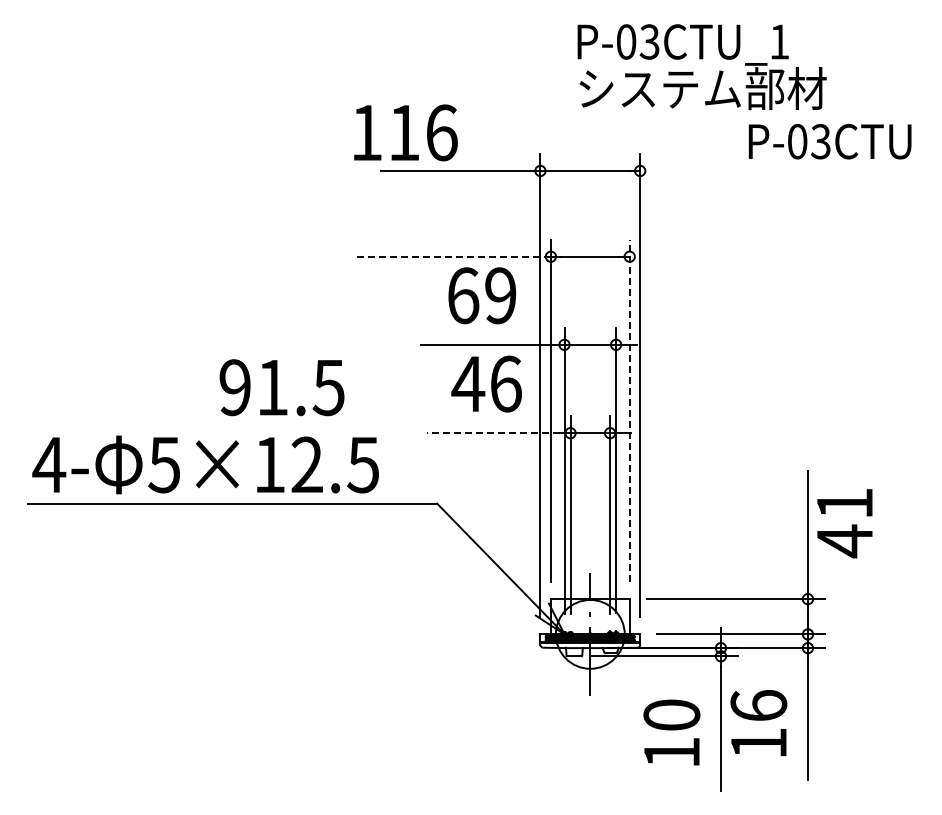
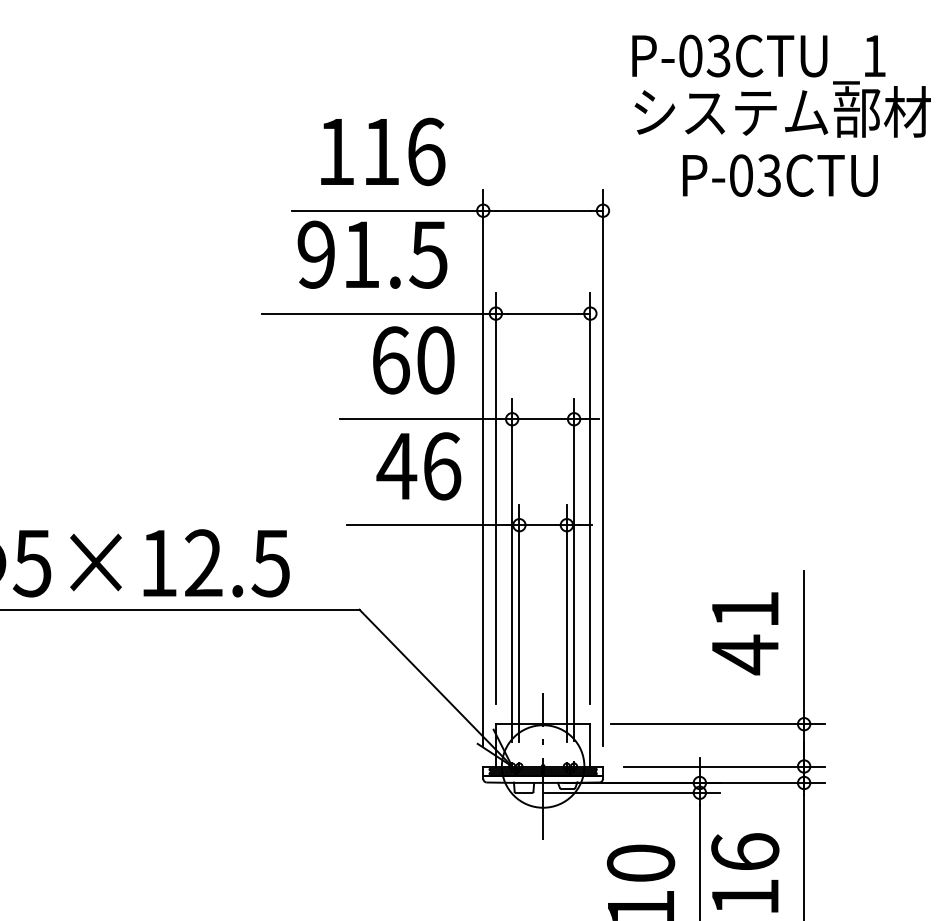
text: (701, 67) -> (780, 86), moved
text: (405, 132) -> (382, 151), moved
text: (829, 141) -> (779, 175), moved
line: (452, 256) -> (377, 313), dashed -> solid
text: (500, 295) -> (435, 360), 69 -> 60
text: (281, 387) -> (371, 254), moved
line: (629, 410) -> (590, 497), dashed -> solid
line: (493, 433) -> (427, 525), dashed -> solid
text: (844, 523) -> (744, 633), moved

